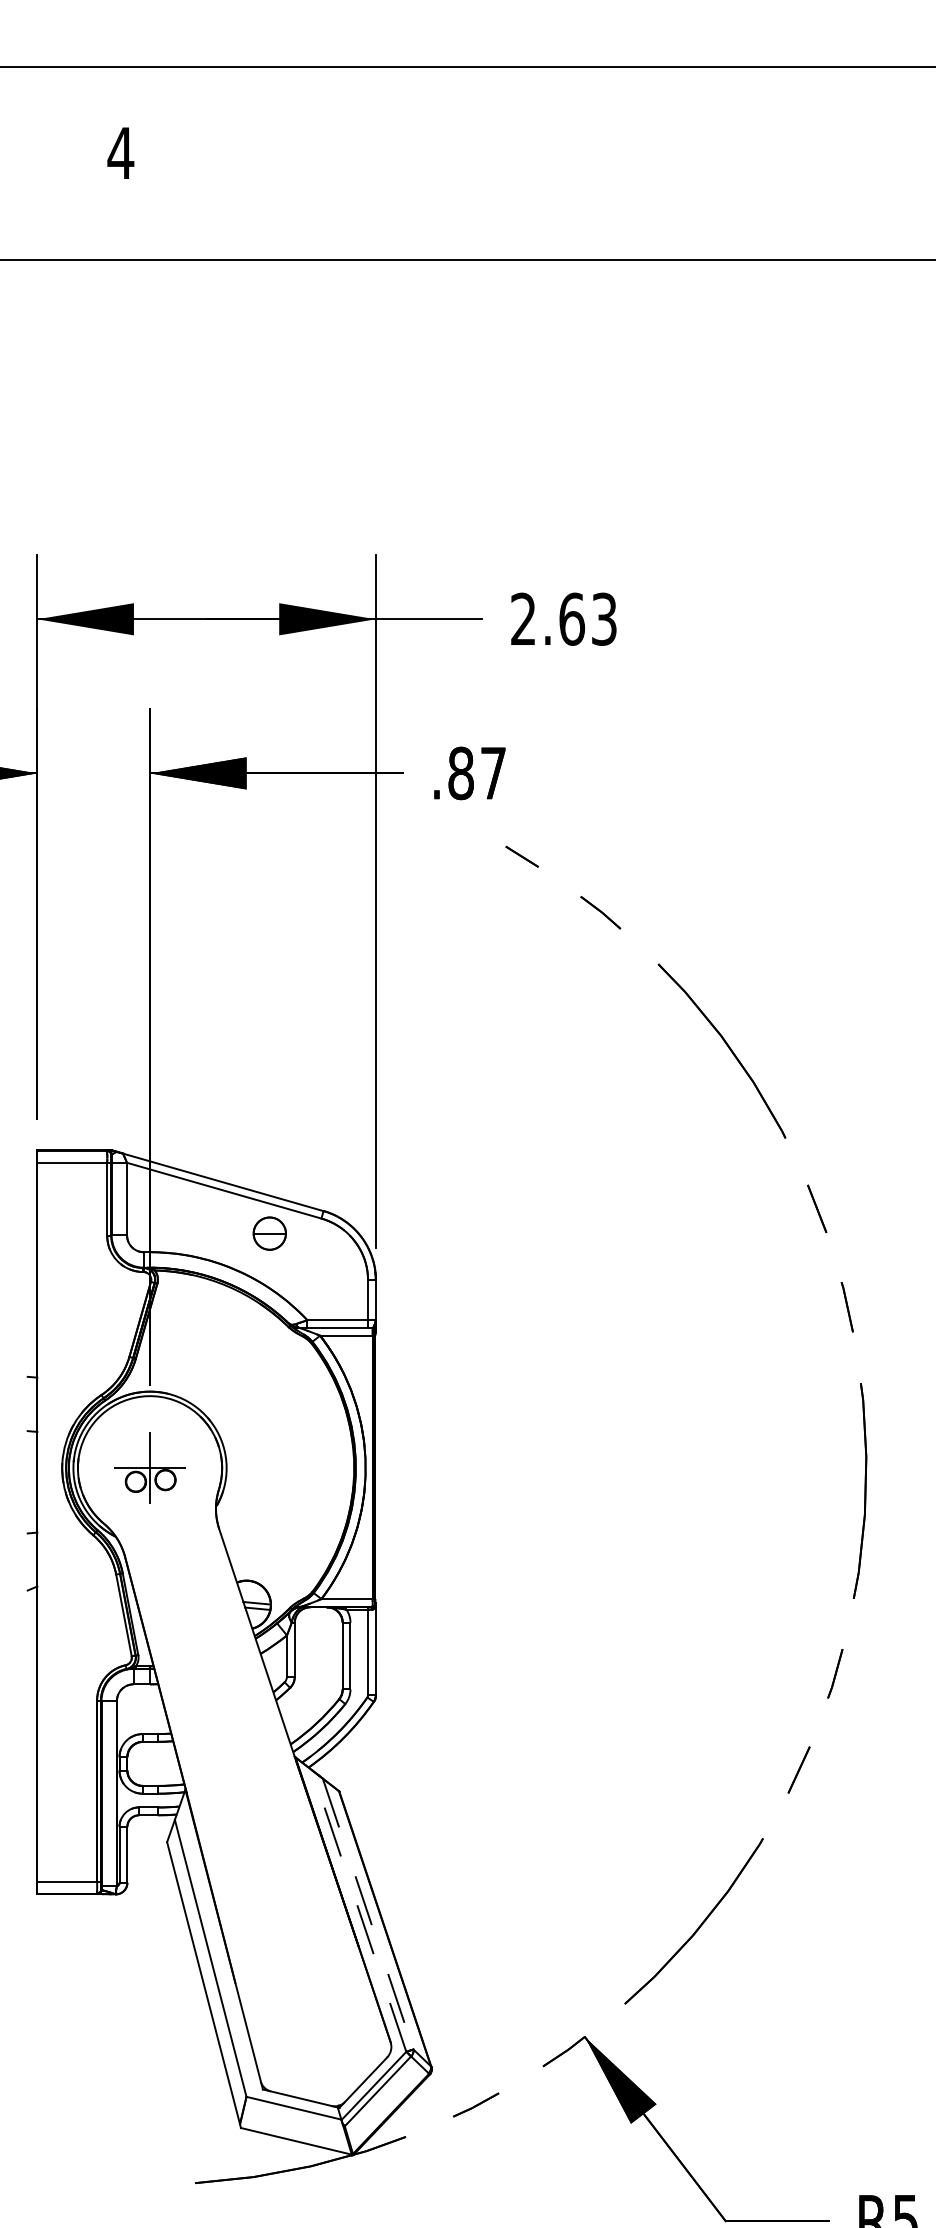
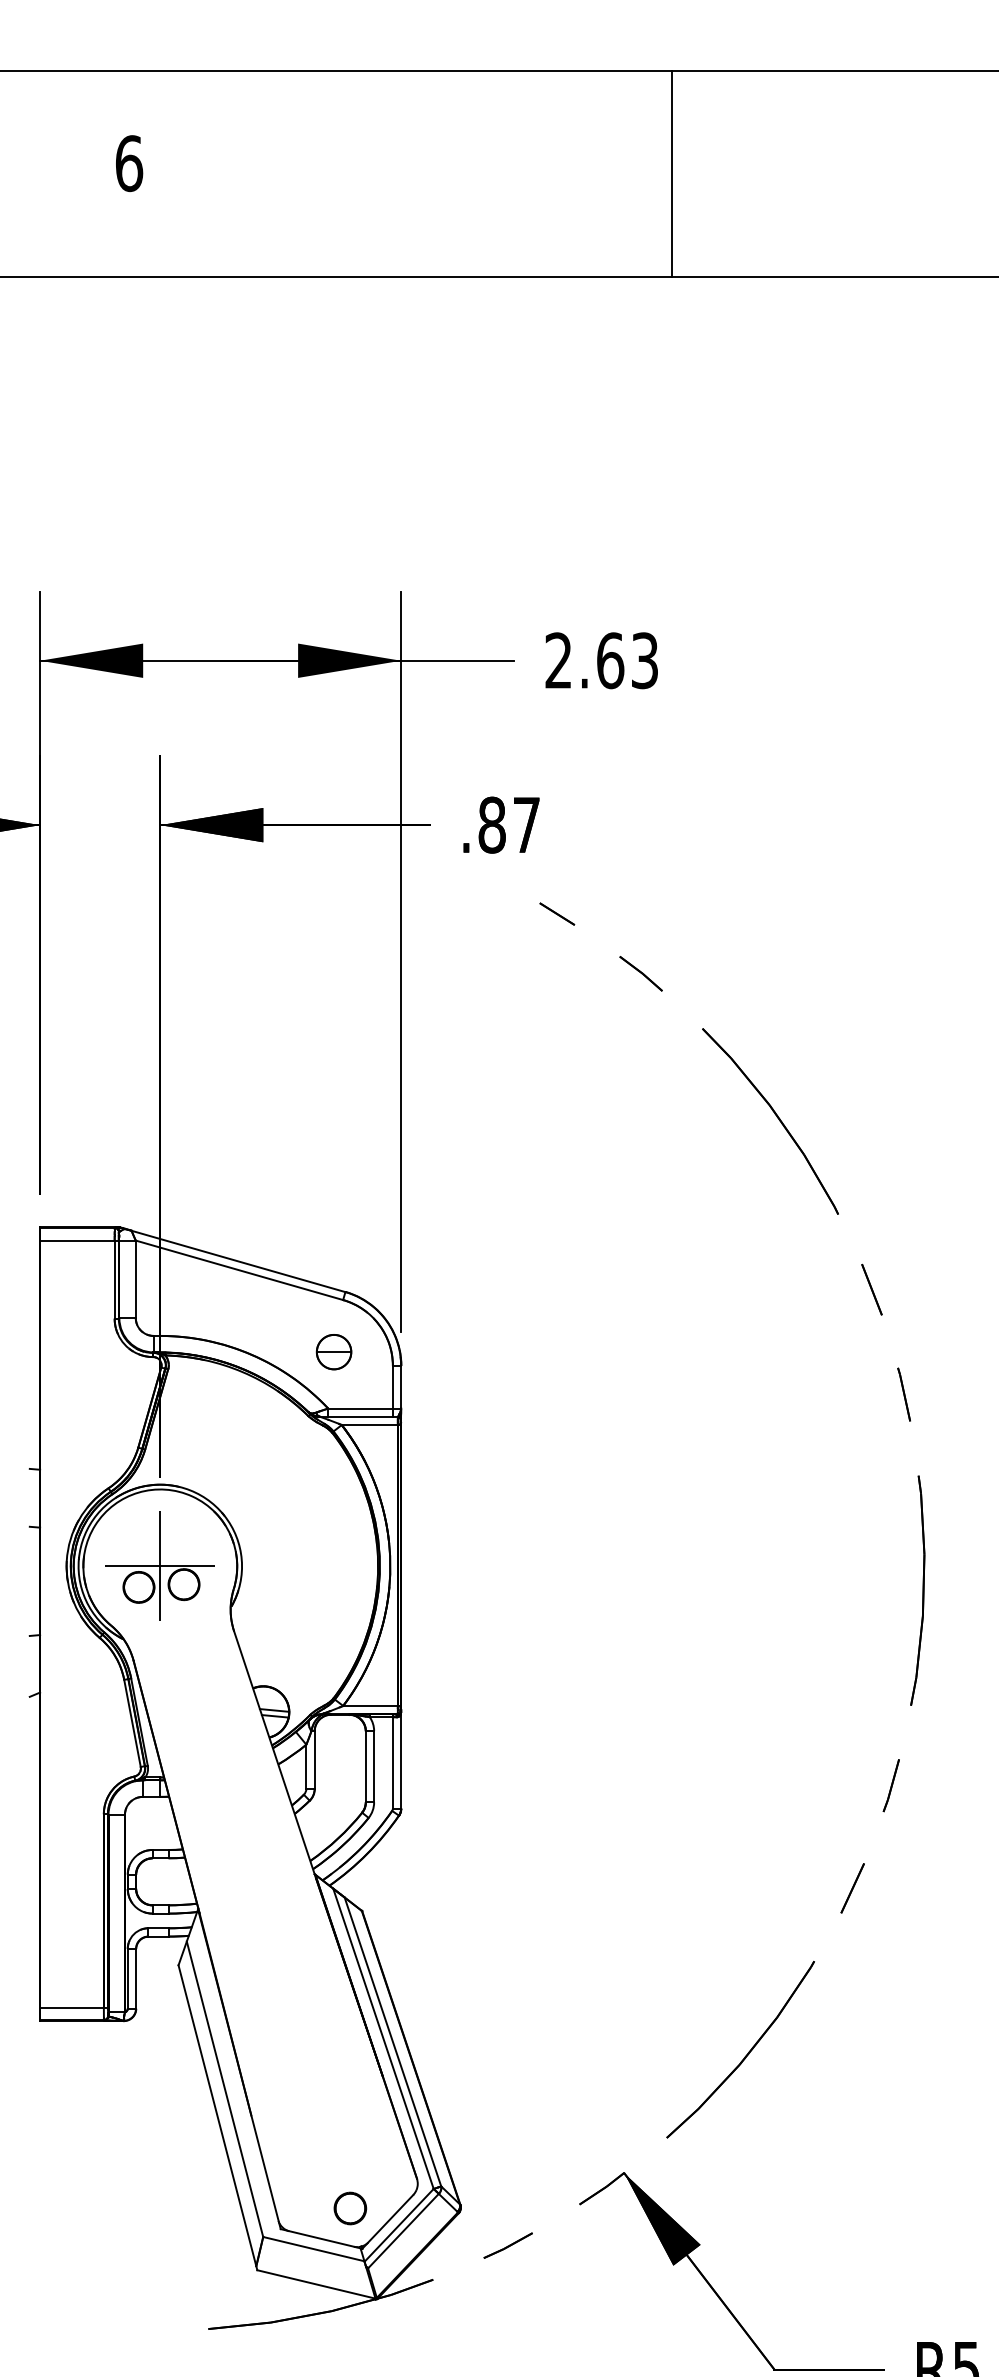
text: (120, 153) -> (128, 163), 4 -> 6
line: (630, 163) -> (672, 174), added
part: (269, 1233) -> (333, 1352), moved
part: (149, 1467) -> (159, 1565), size x1.43
line: (359, 1910) -> (383, 2038), dashed -> solid
line: (368, 1914) -> (393, 2042), dashed -> solid
part: (328, 2070) -> (350, 2208), added

